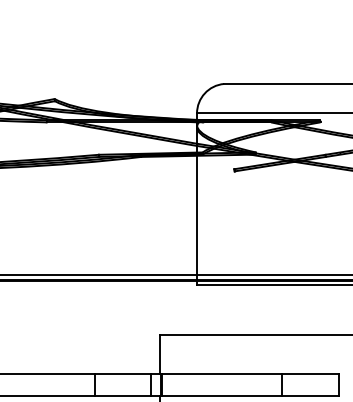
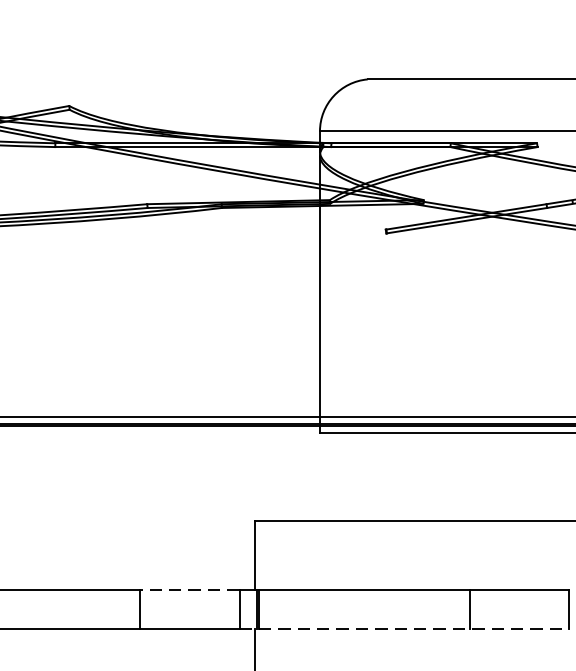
line: (122, 373) -> (188, 589), solid -> dashed
line: (244, 395) -> (403, 628), solid -> dashed

